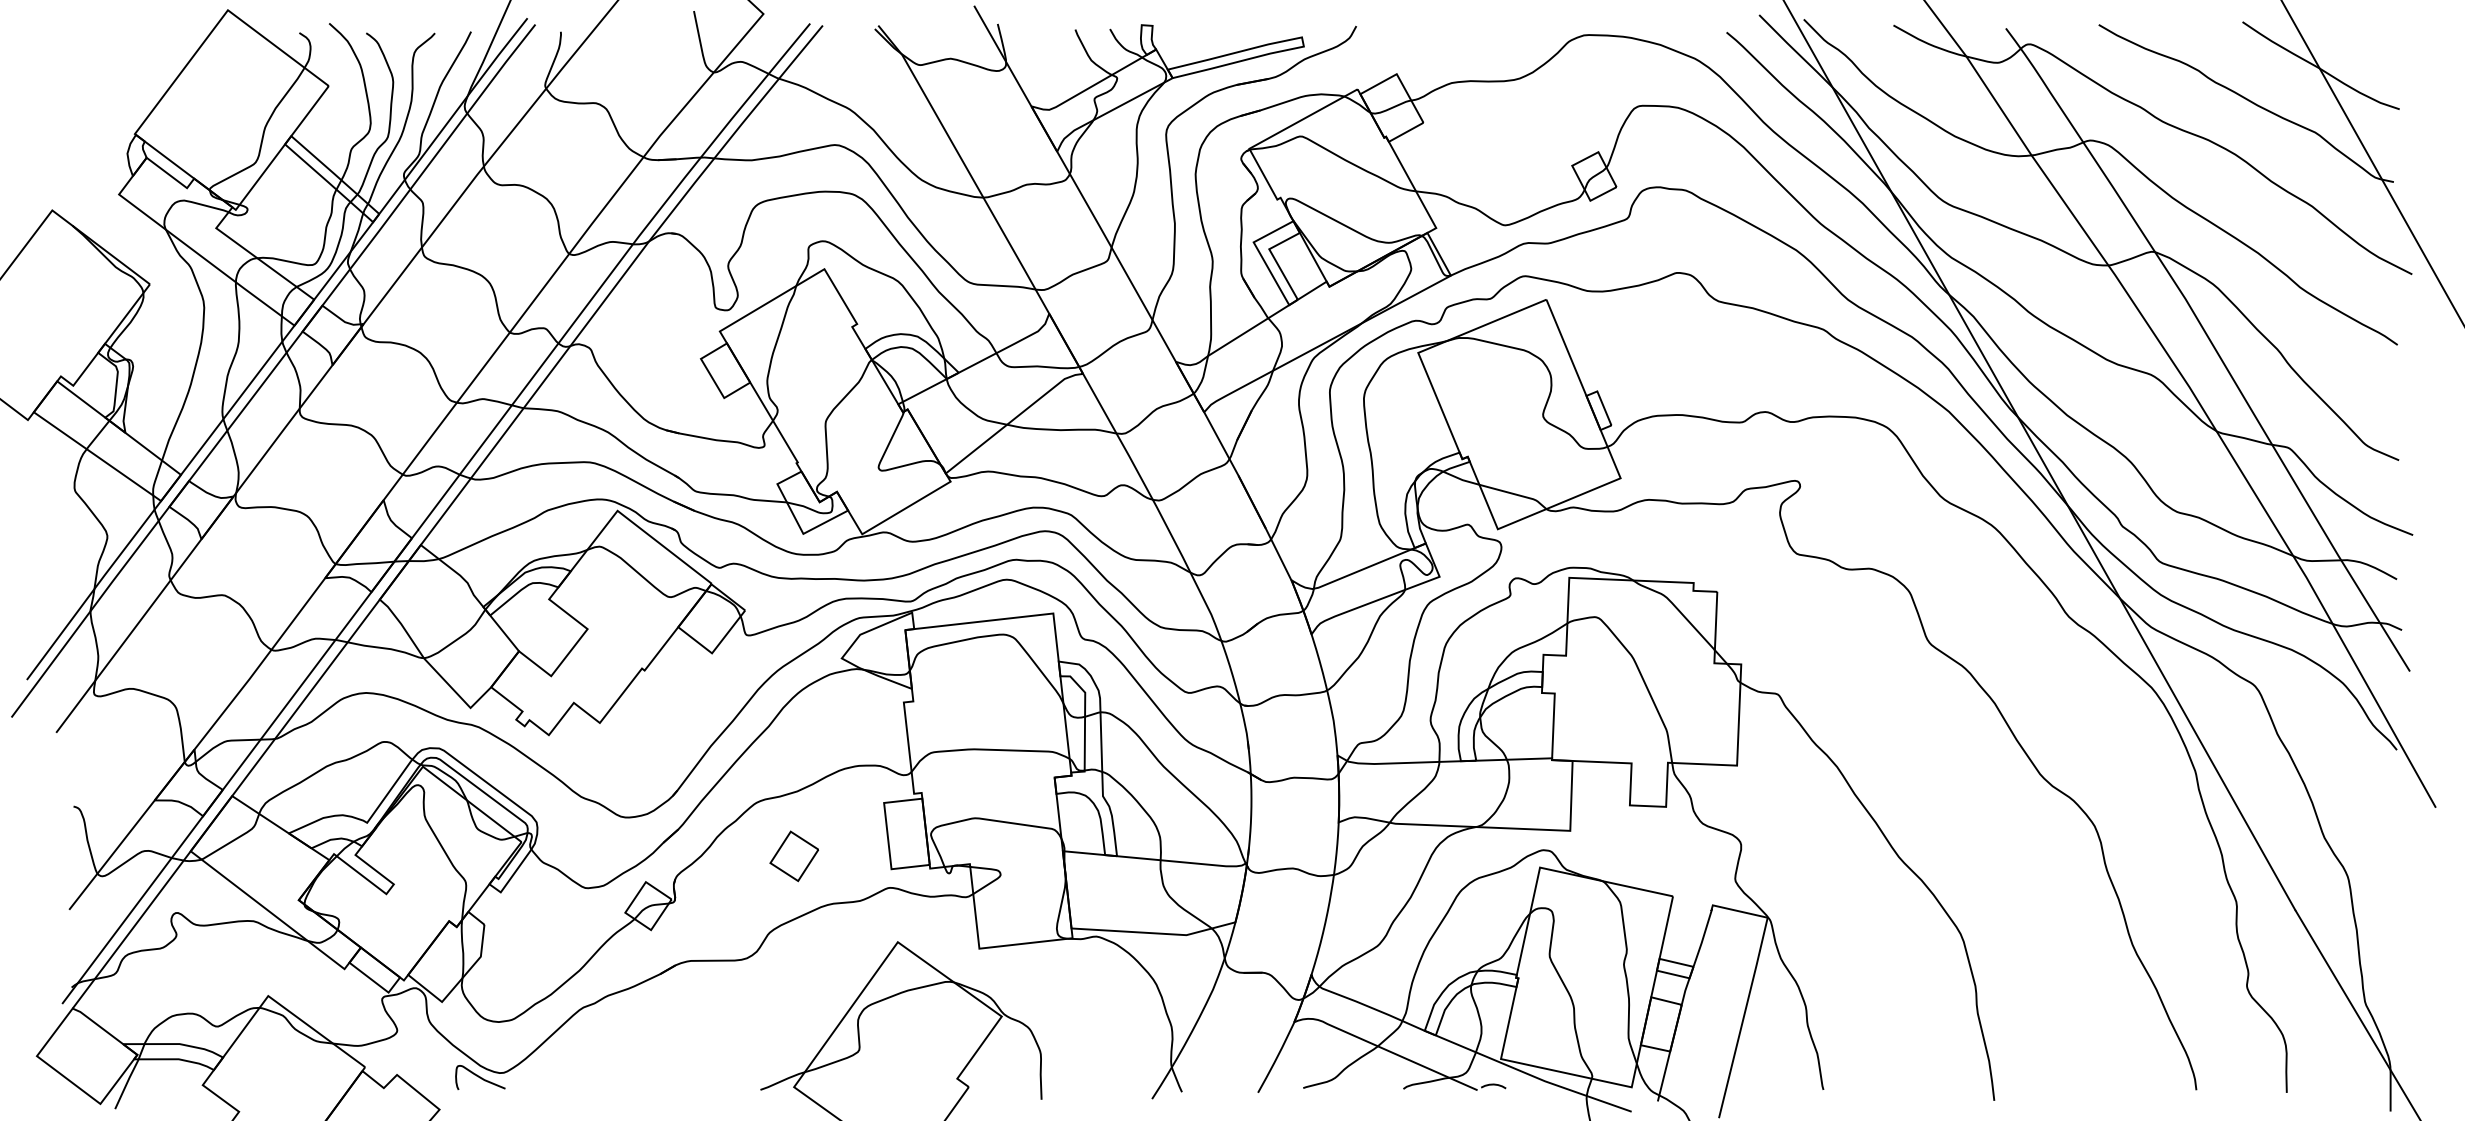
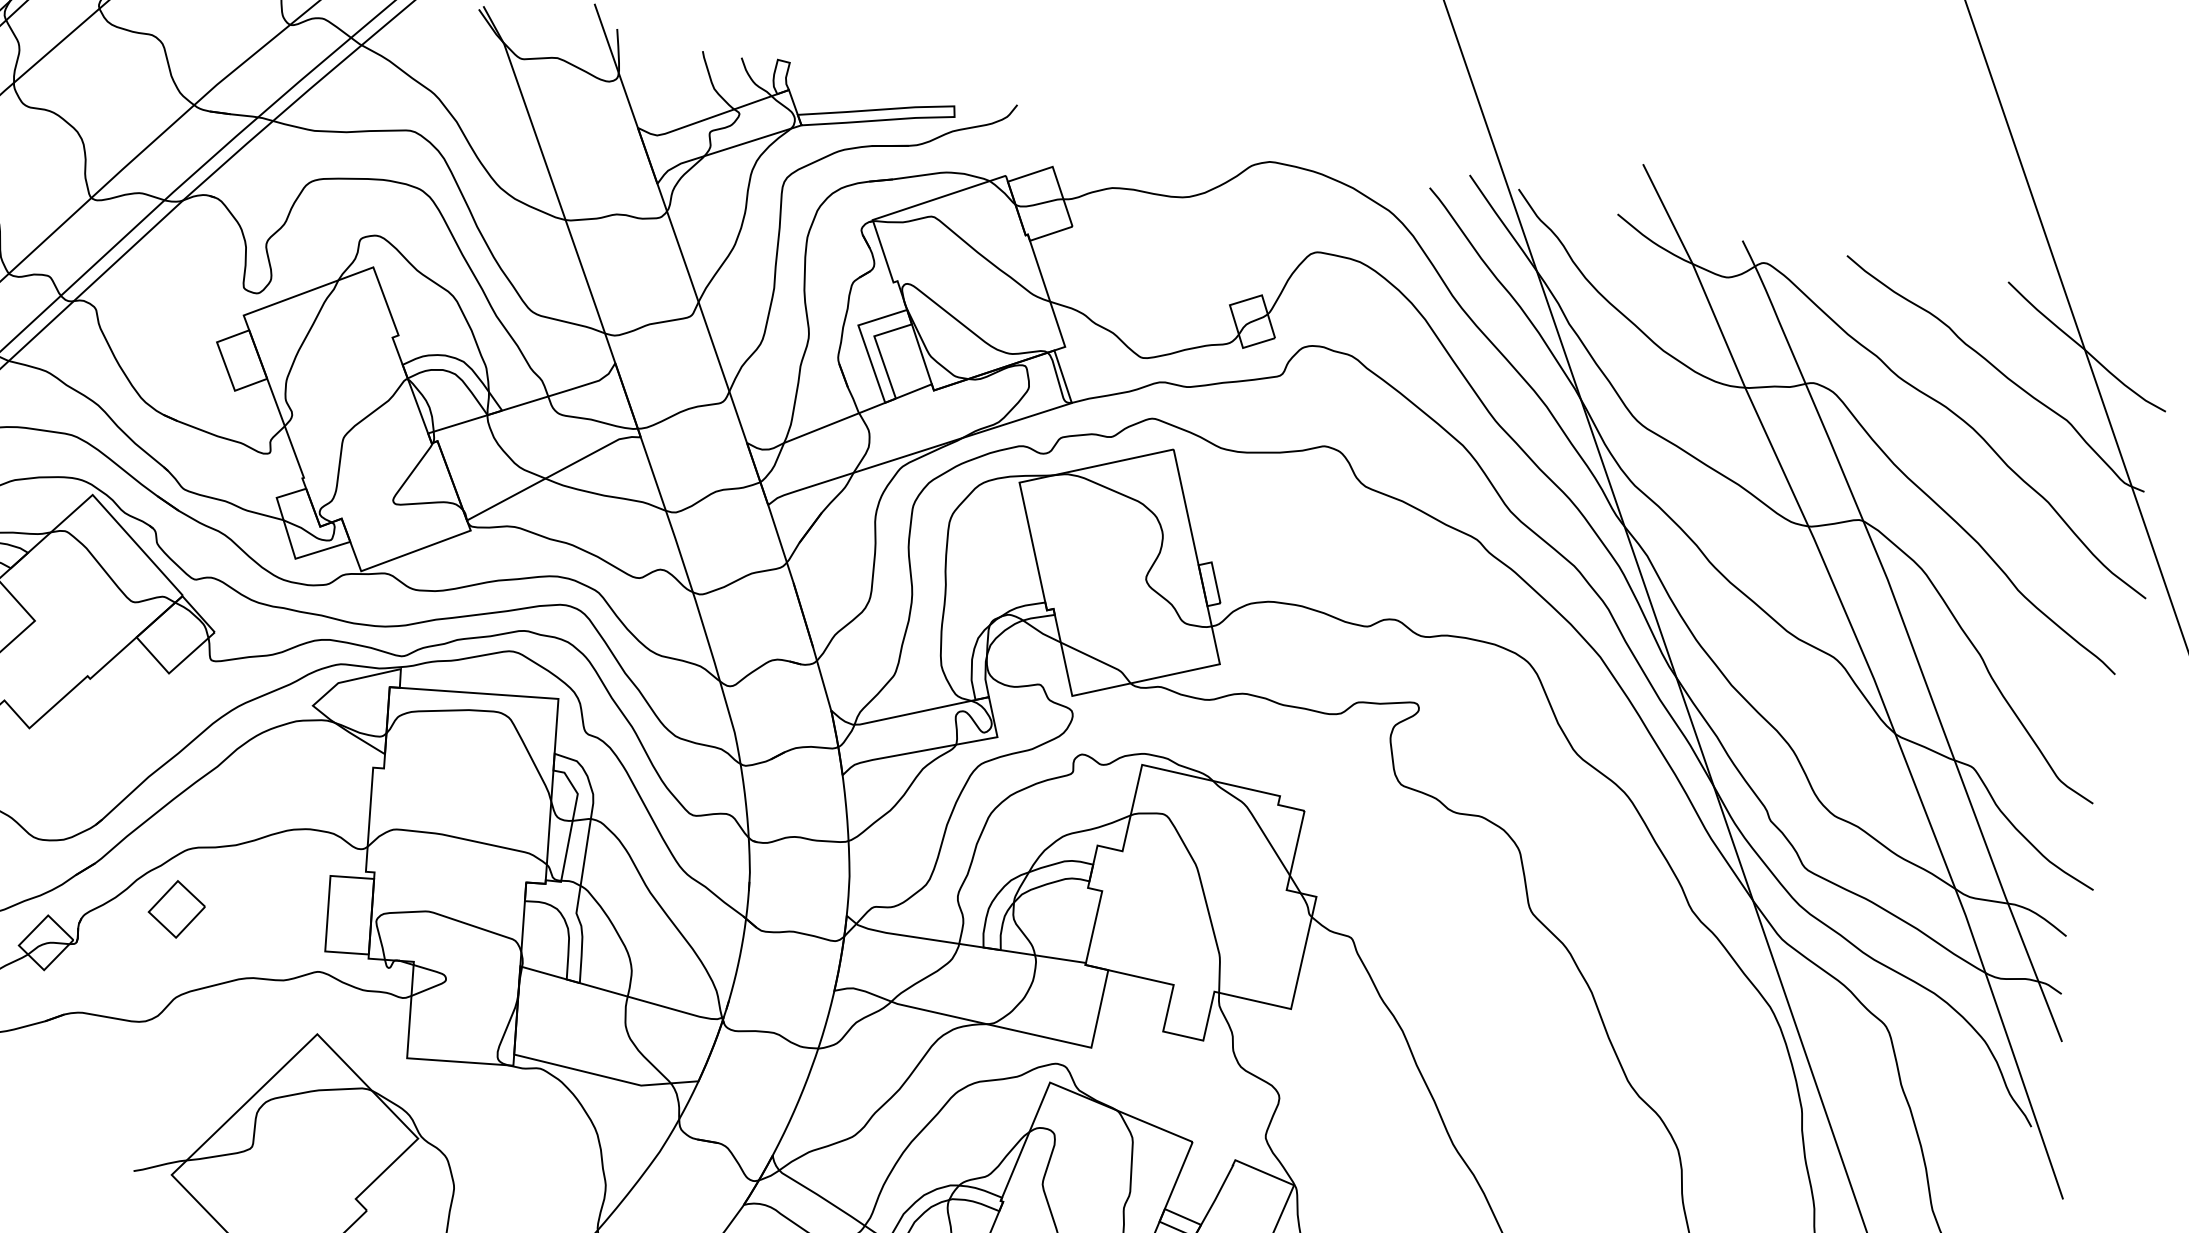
part: (793, 856) -> (175, 909), moved

